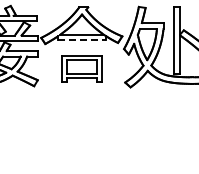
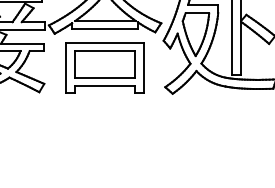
line: (81, 40) -> (104, 28), dashed -> solid
part: (81, 68) -> (104, 67), size x1.43

